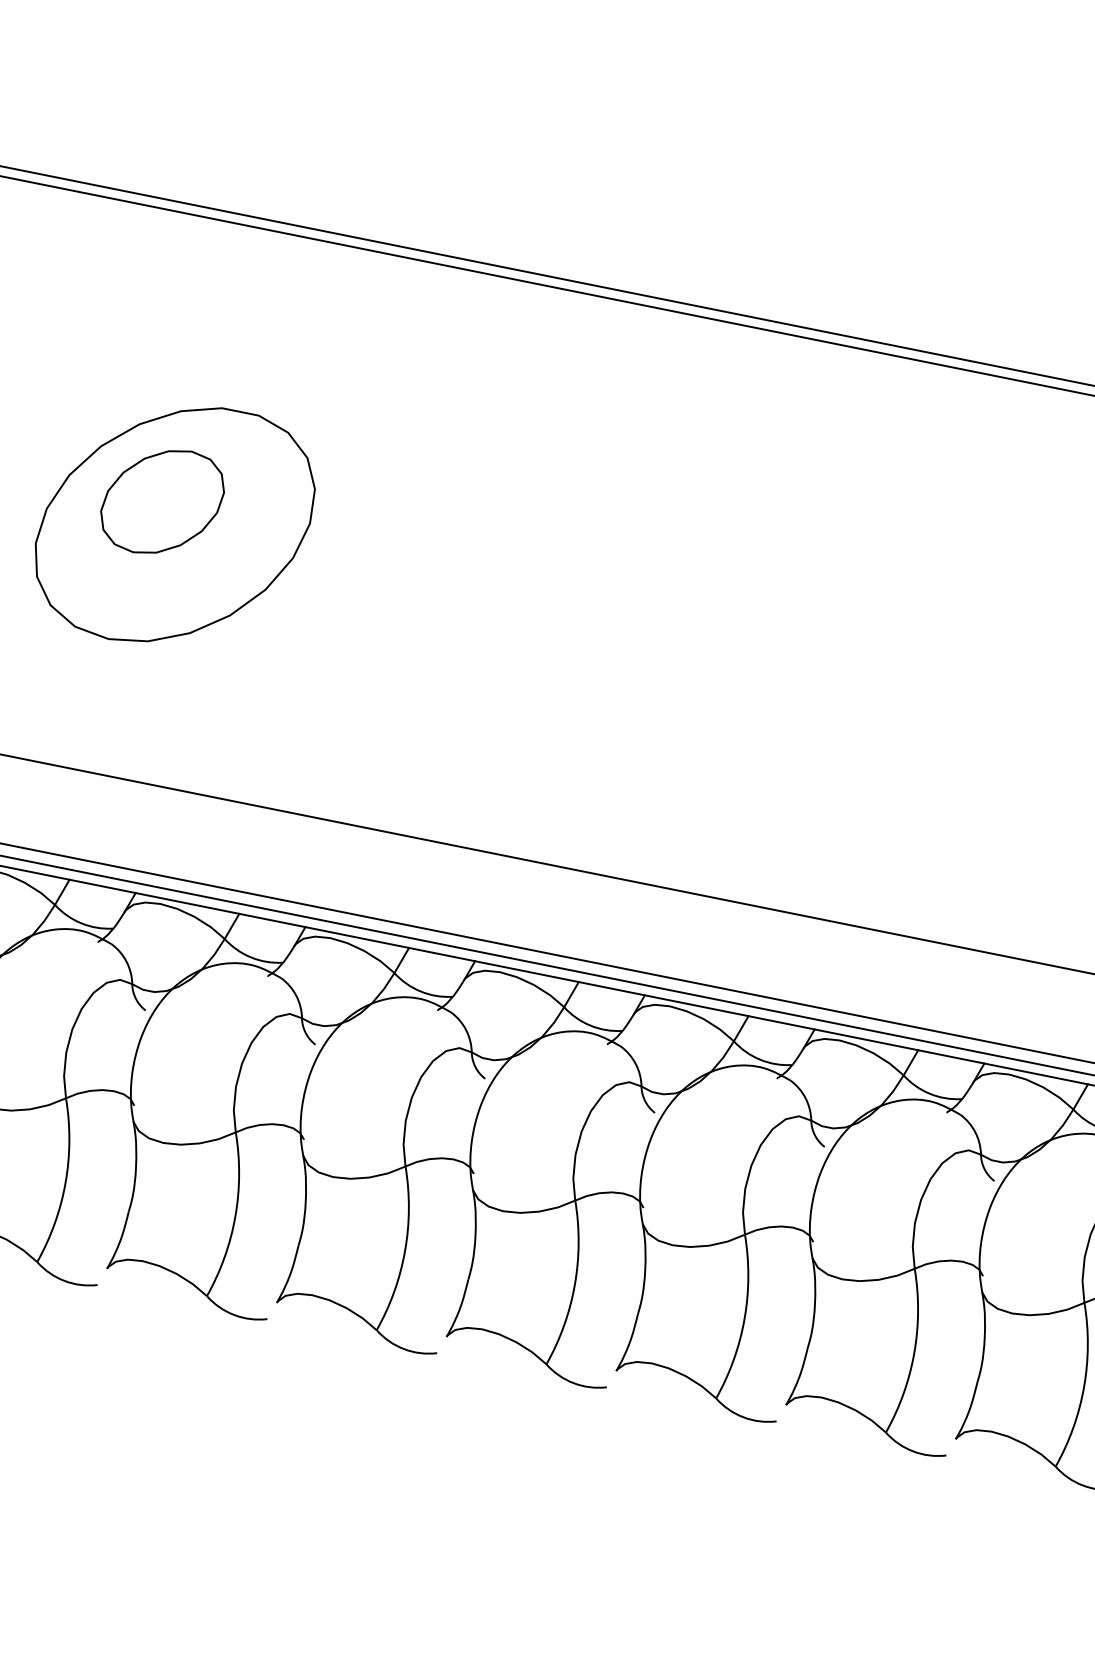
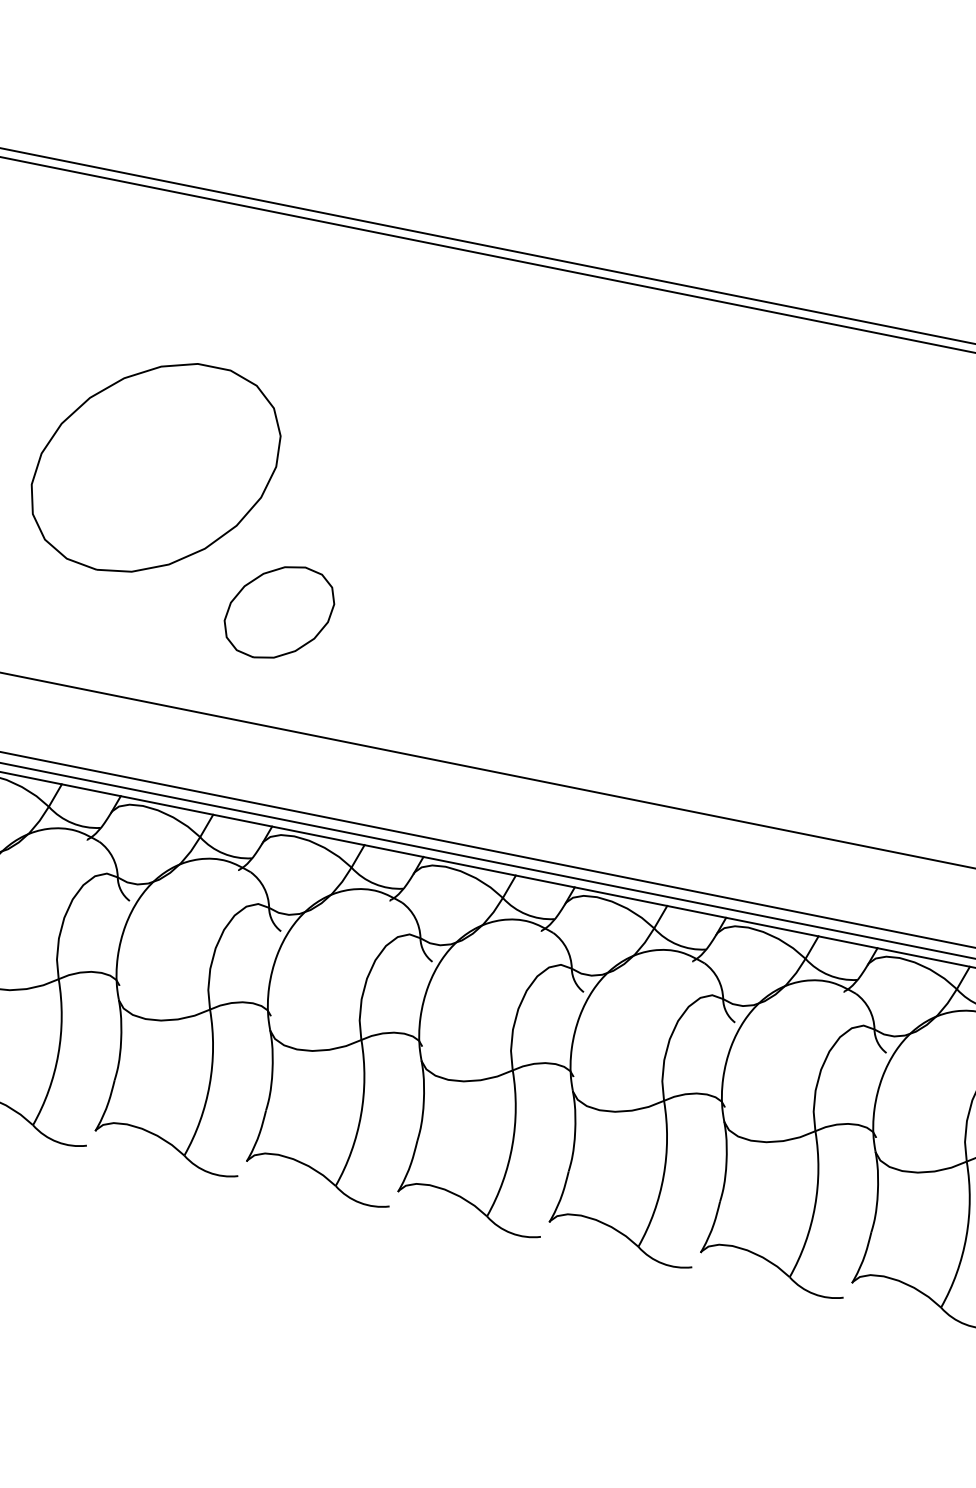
part: (162, 501) -> (279, 612), moved

